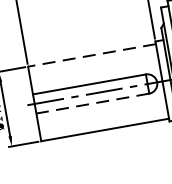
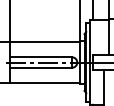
line: (92, 55) -> (45, 42), dashed -> solid
line: (93, 102) -> (41, 67), dashed -> solid

